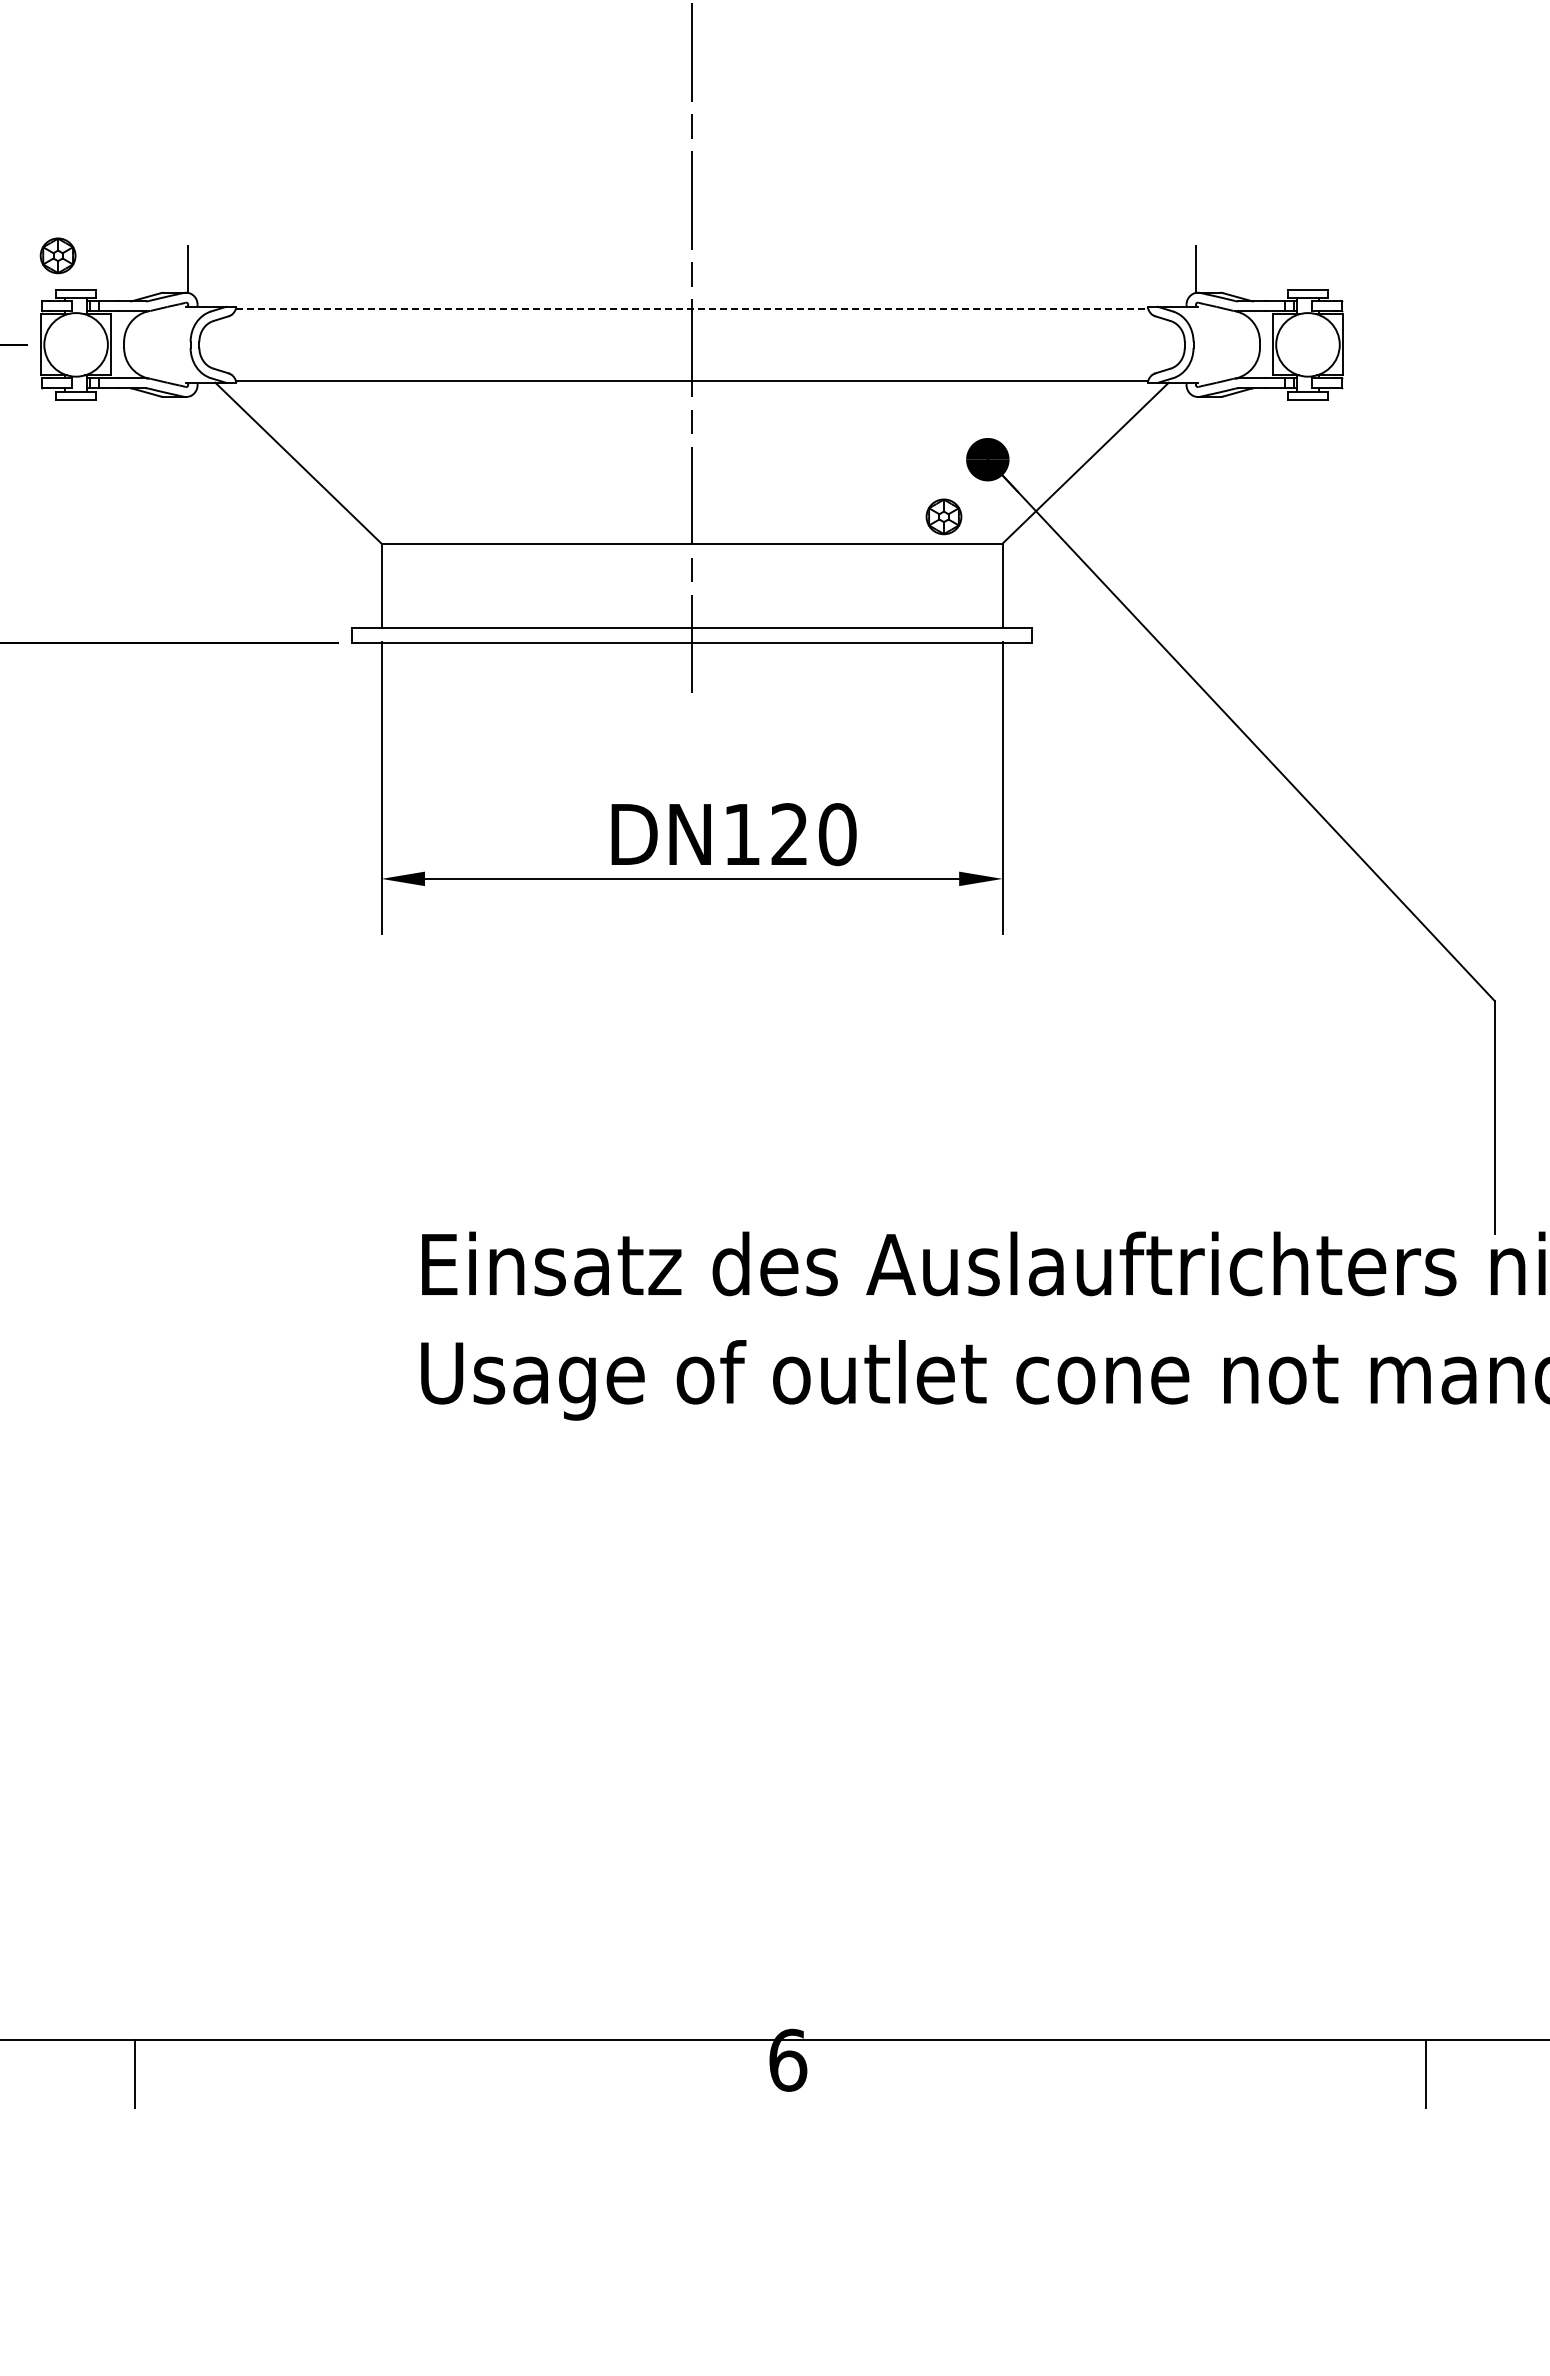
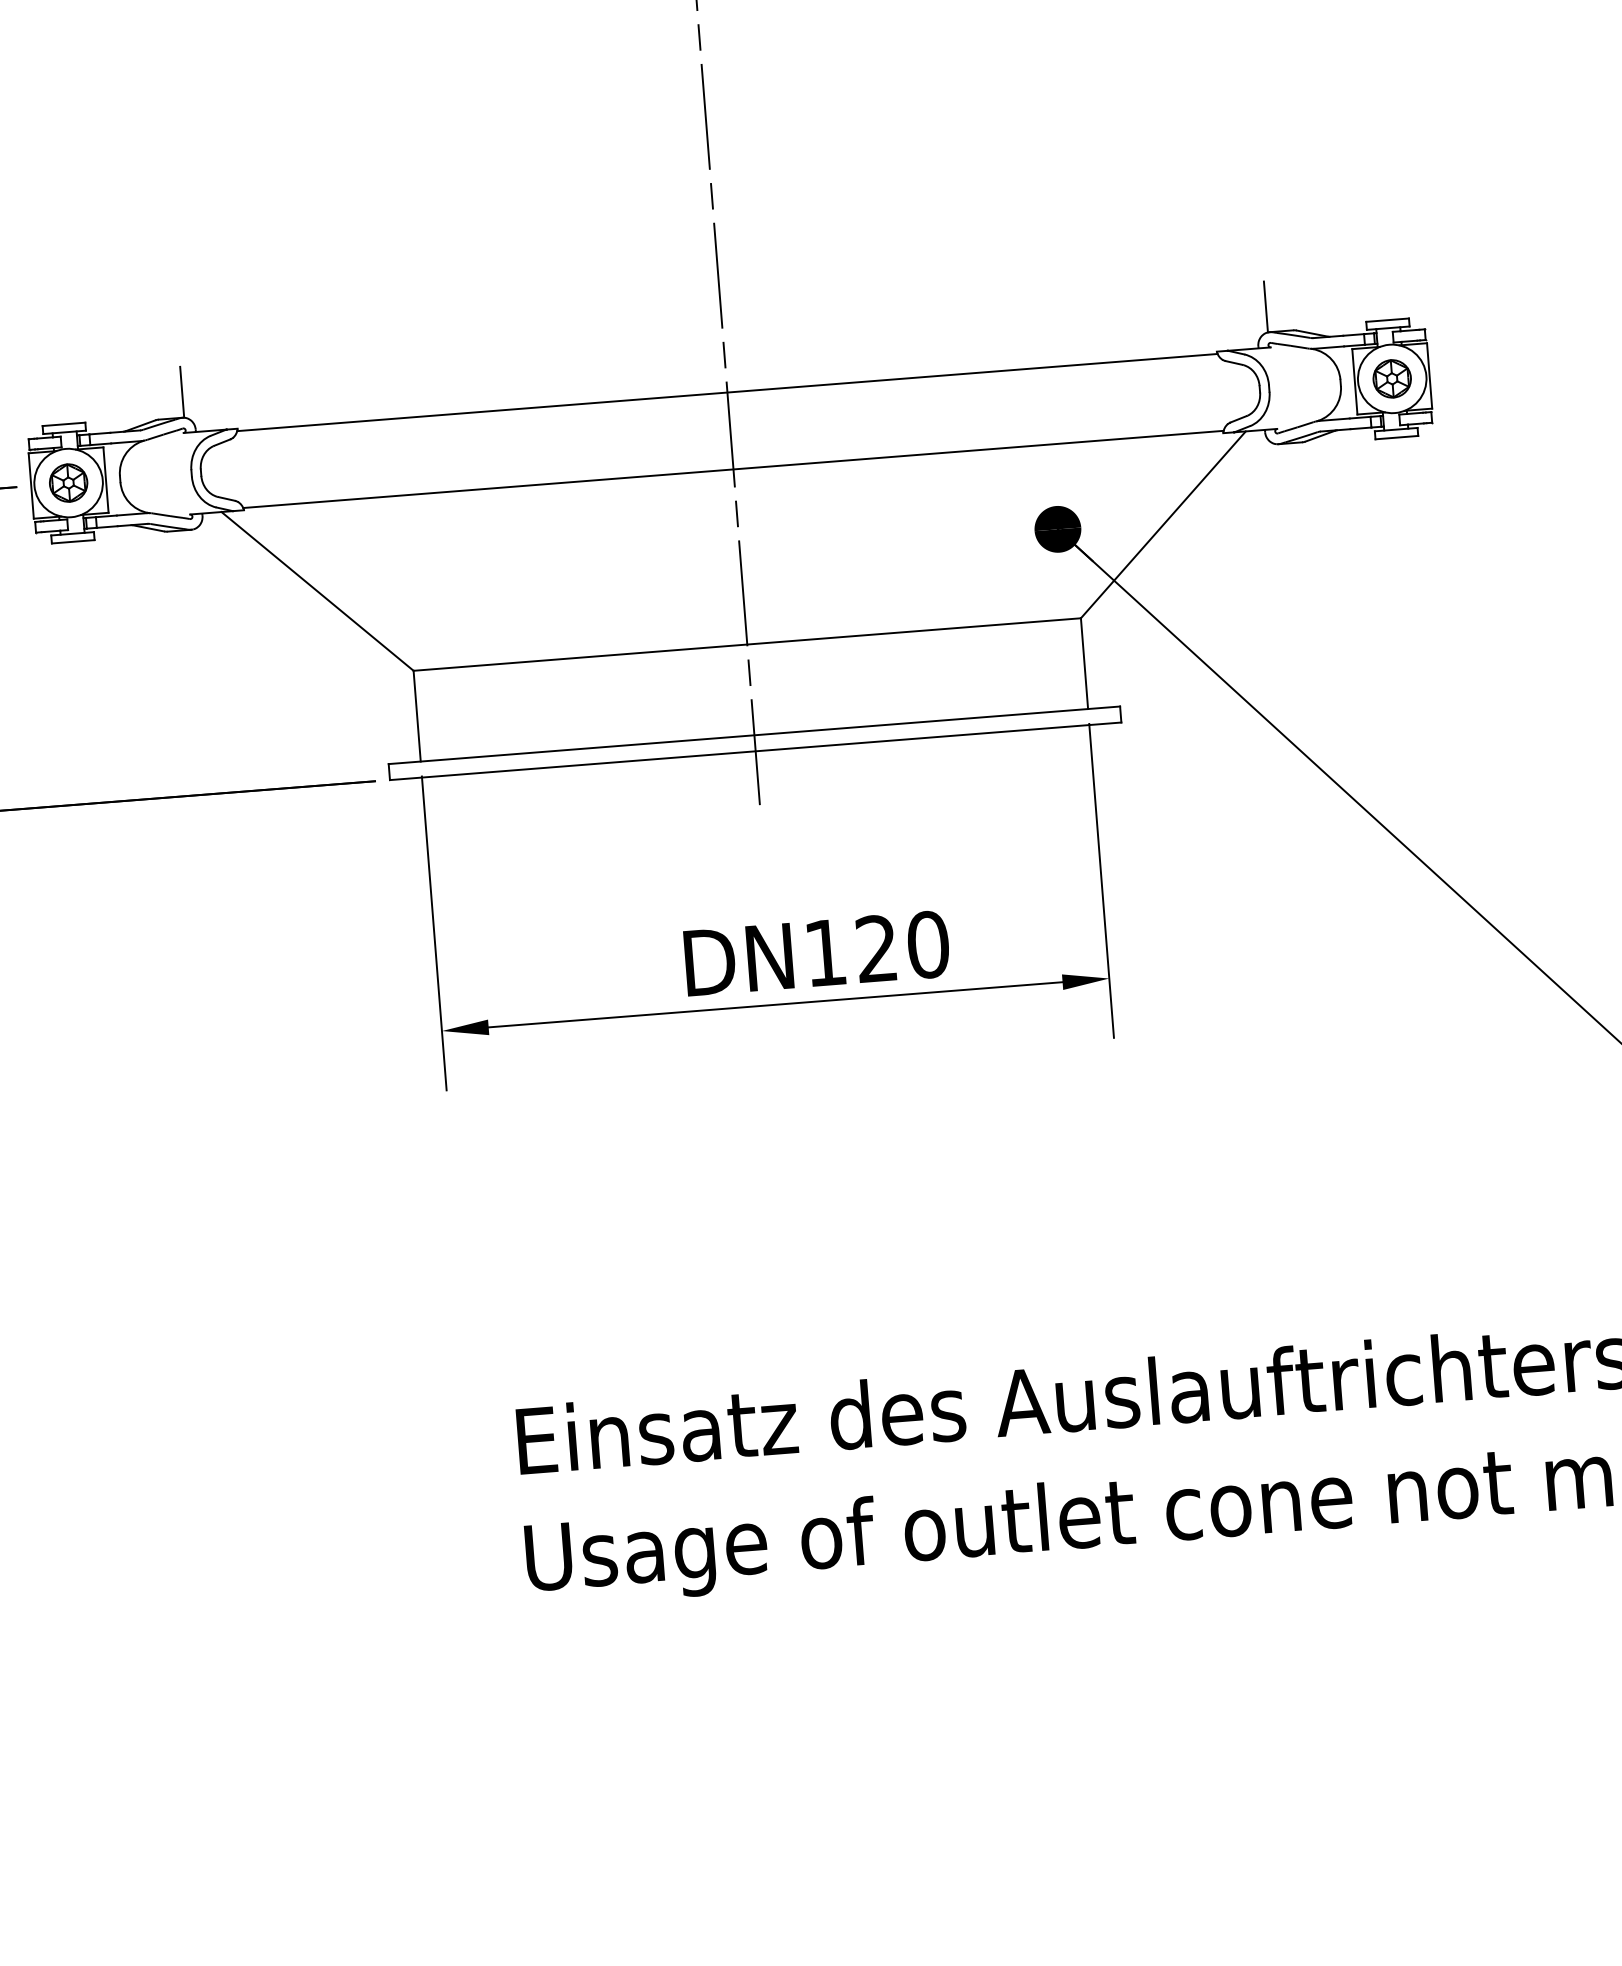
part: (57, 255) -> (67, 482), moved
line: (692, 309) -> (727, 392), dashed -> solid
part: (943, 516) -> (1391, 378), moved

